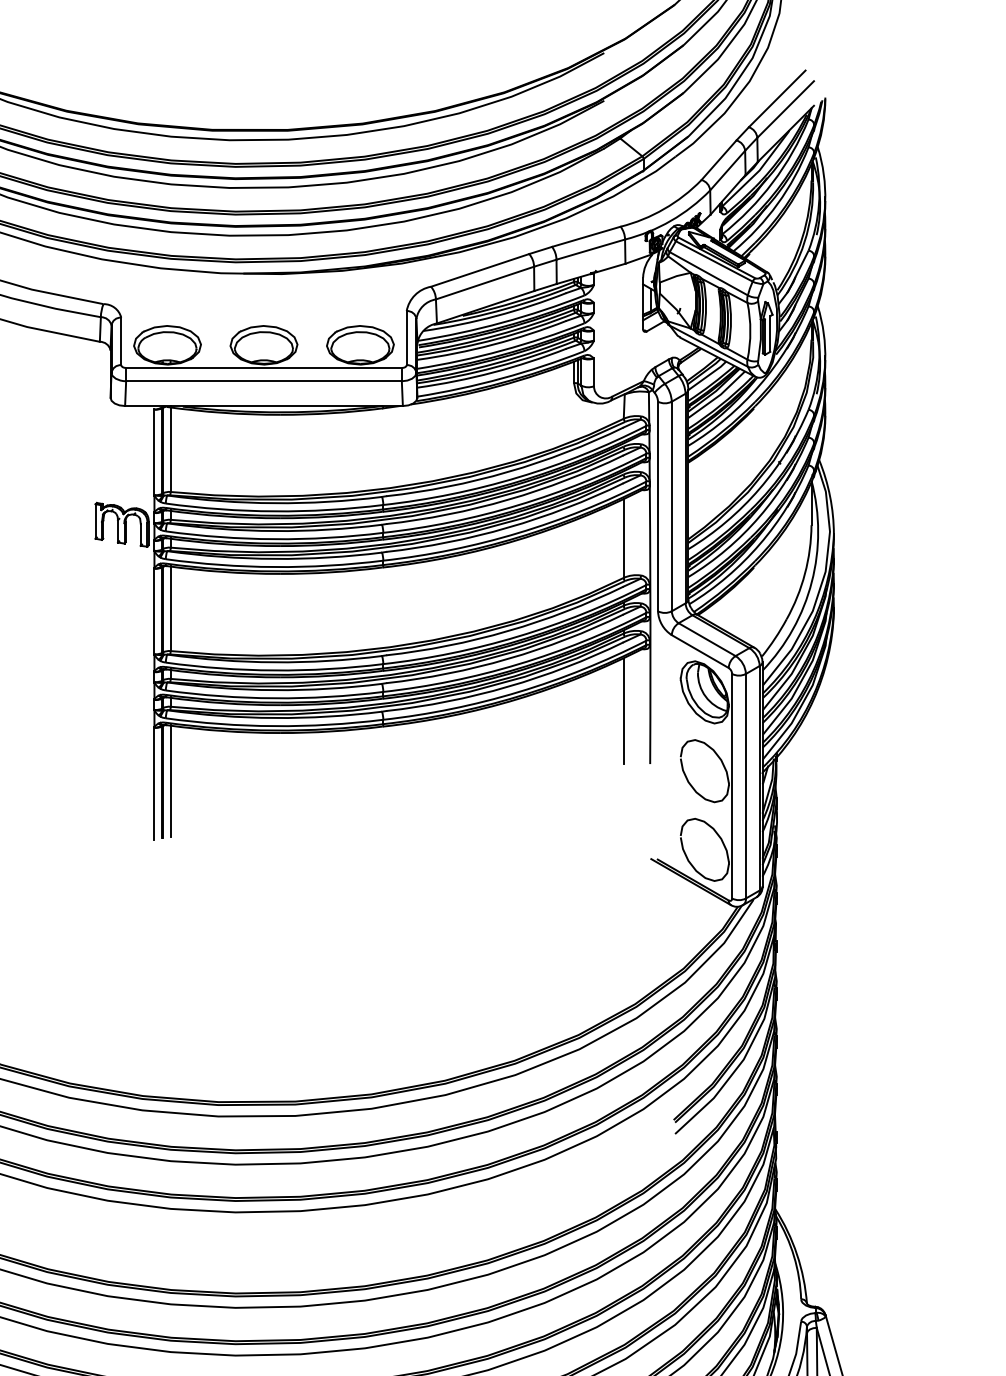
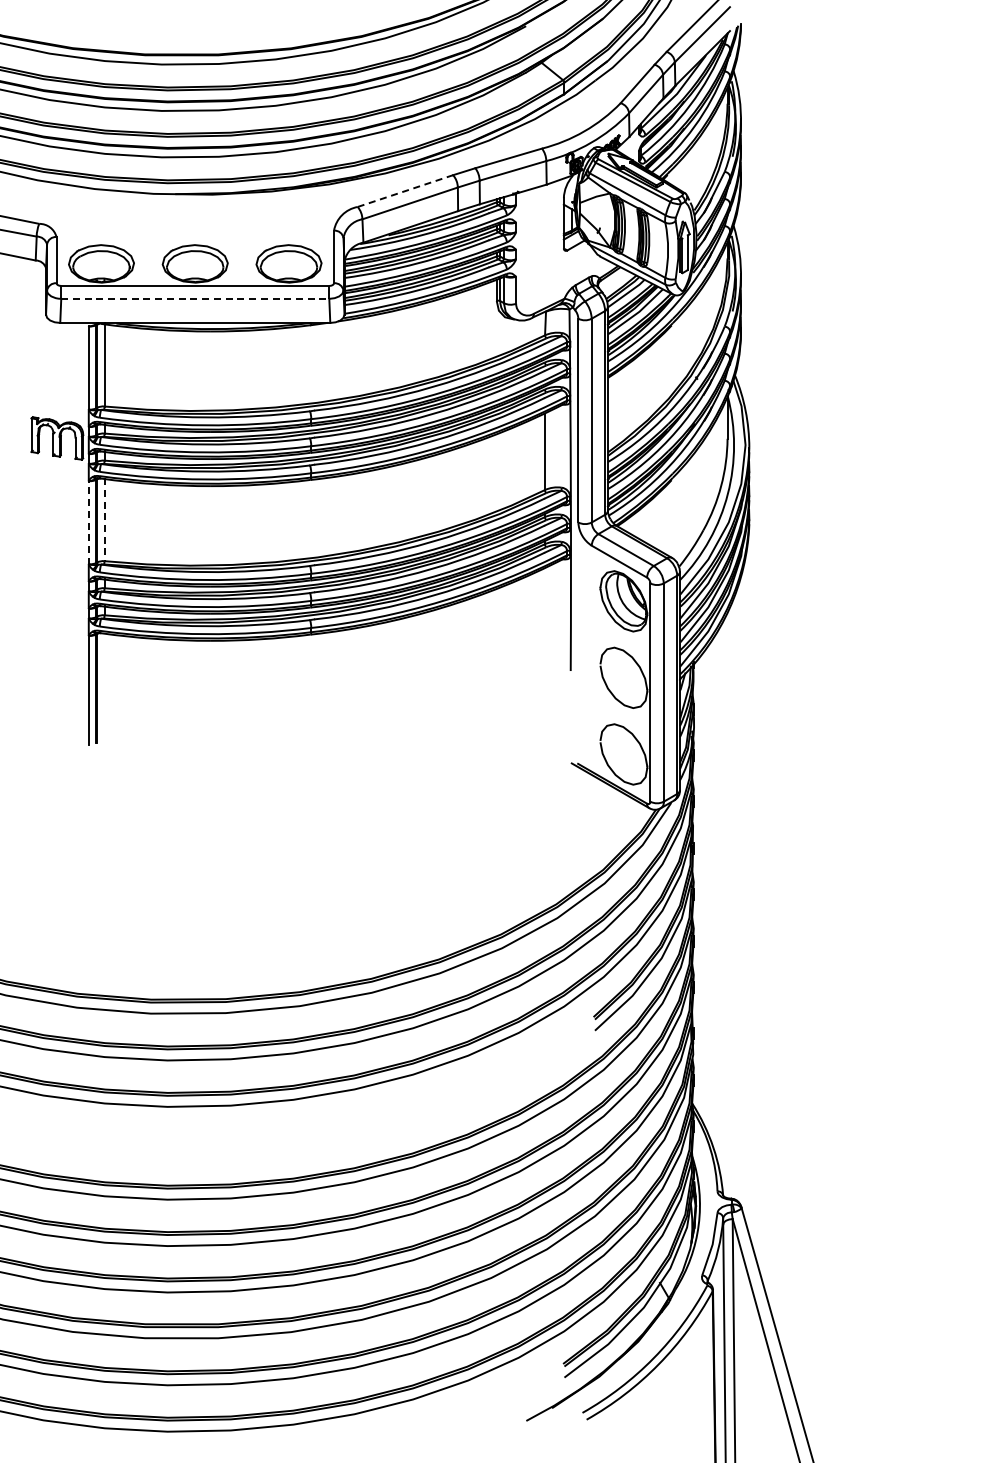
line: (480, 269) -> (405, 190), solid -> dashed
line: (264, 380) -> (195, 298), solid -> dashed
line: (170, 608) -> (104, 519), solid -> dashed
line: (154, 611) -> (88, 522), solid -> dashed
line: (623, 711) -> (544, 619), removed
line: (170, 779) -> (104, 686), removed

